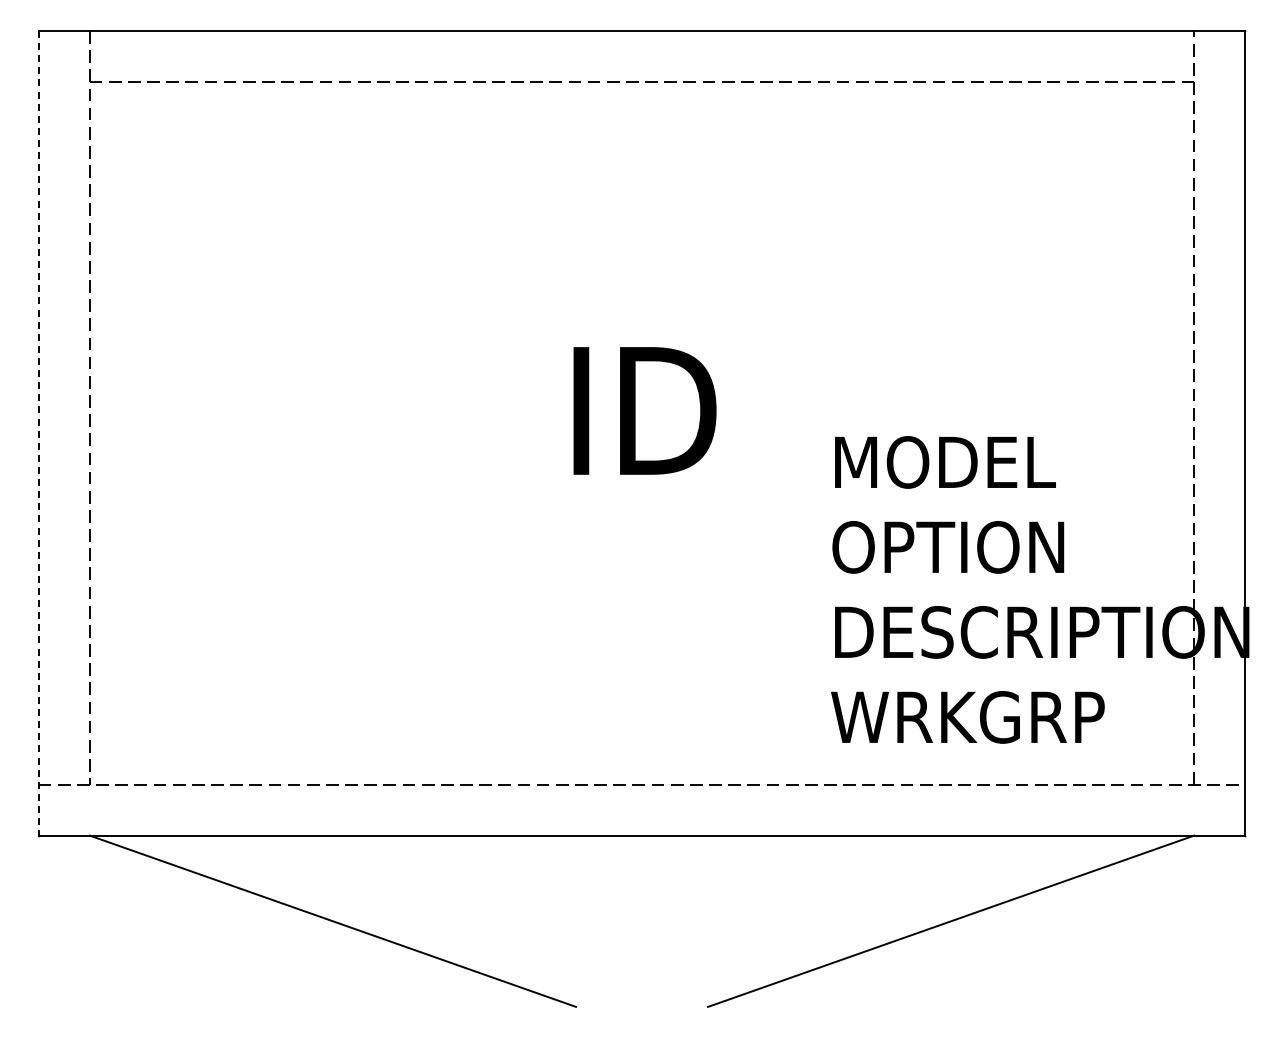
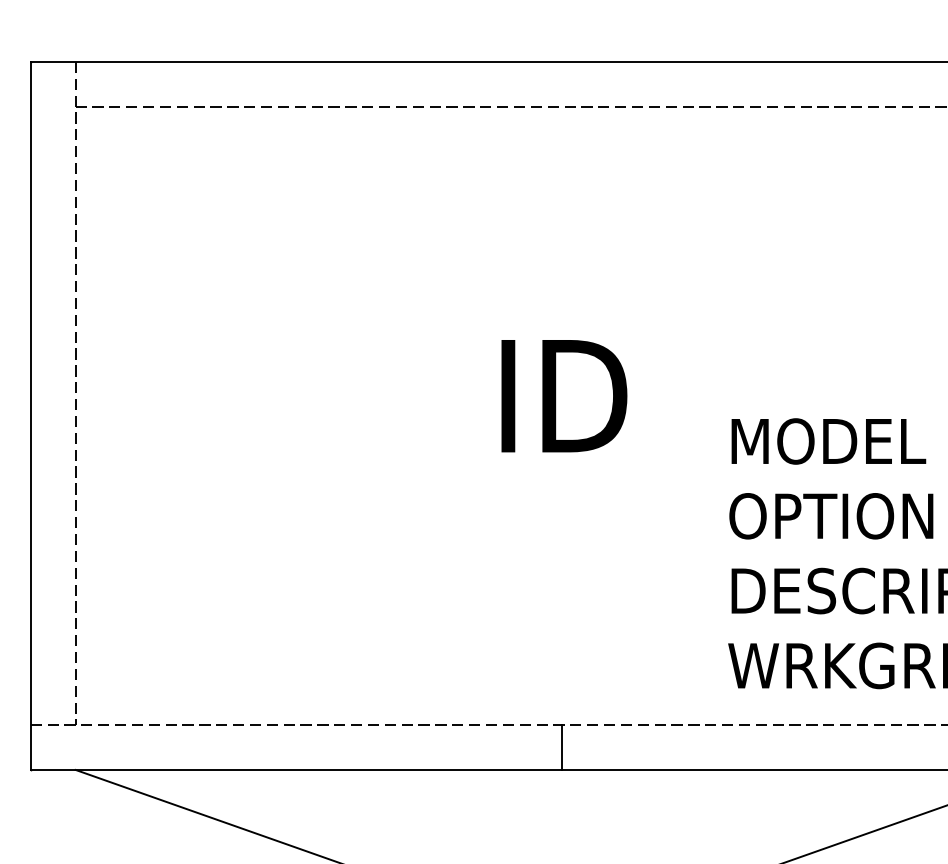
line: (38, 433) -> (30, 416), dashed -> solid
line: (642, 809) -> (562, 746), added

